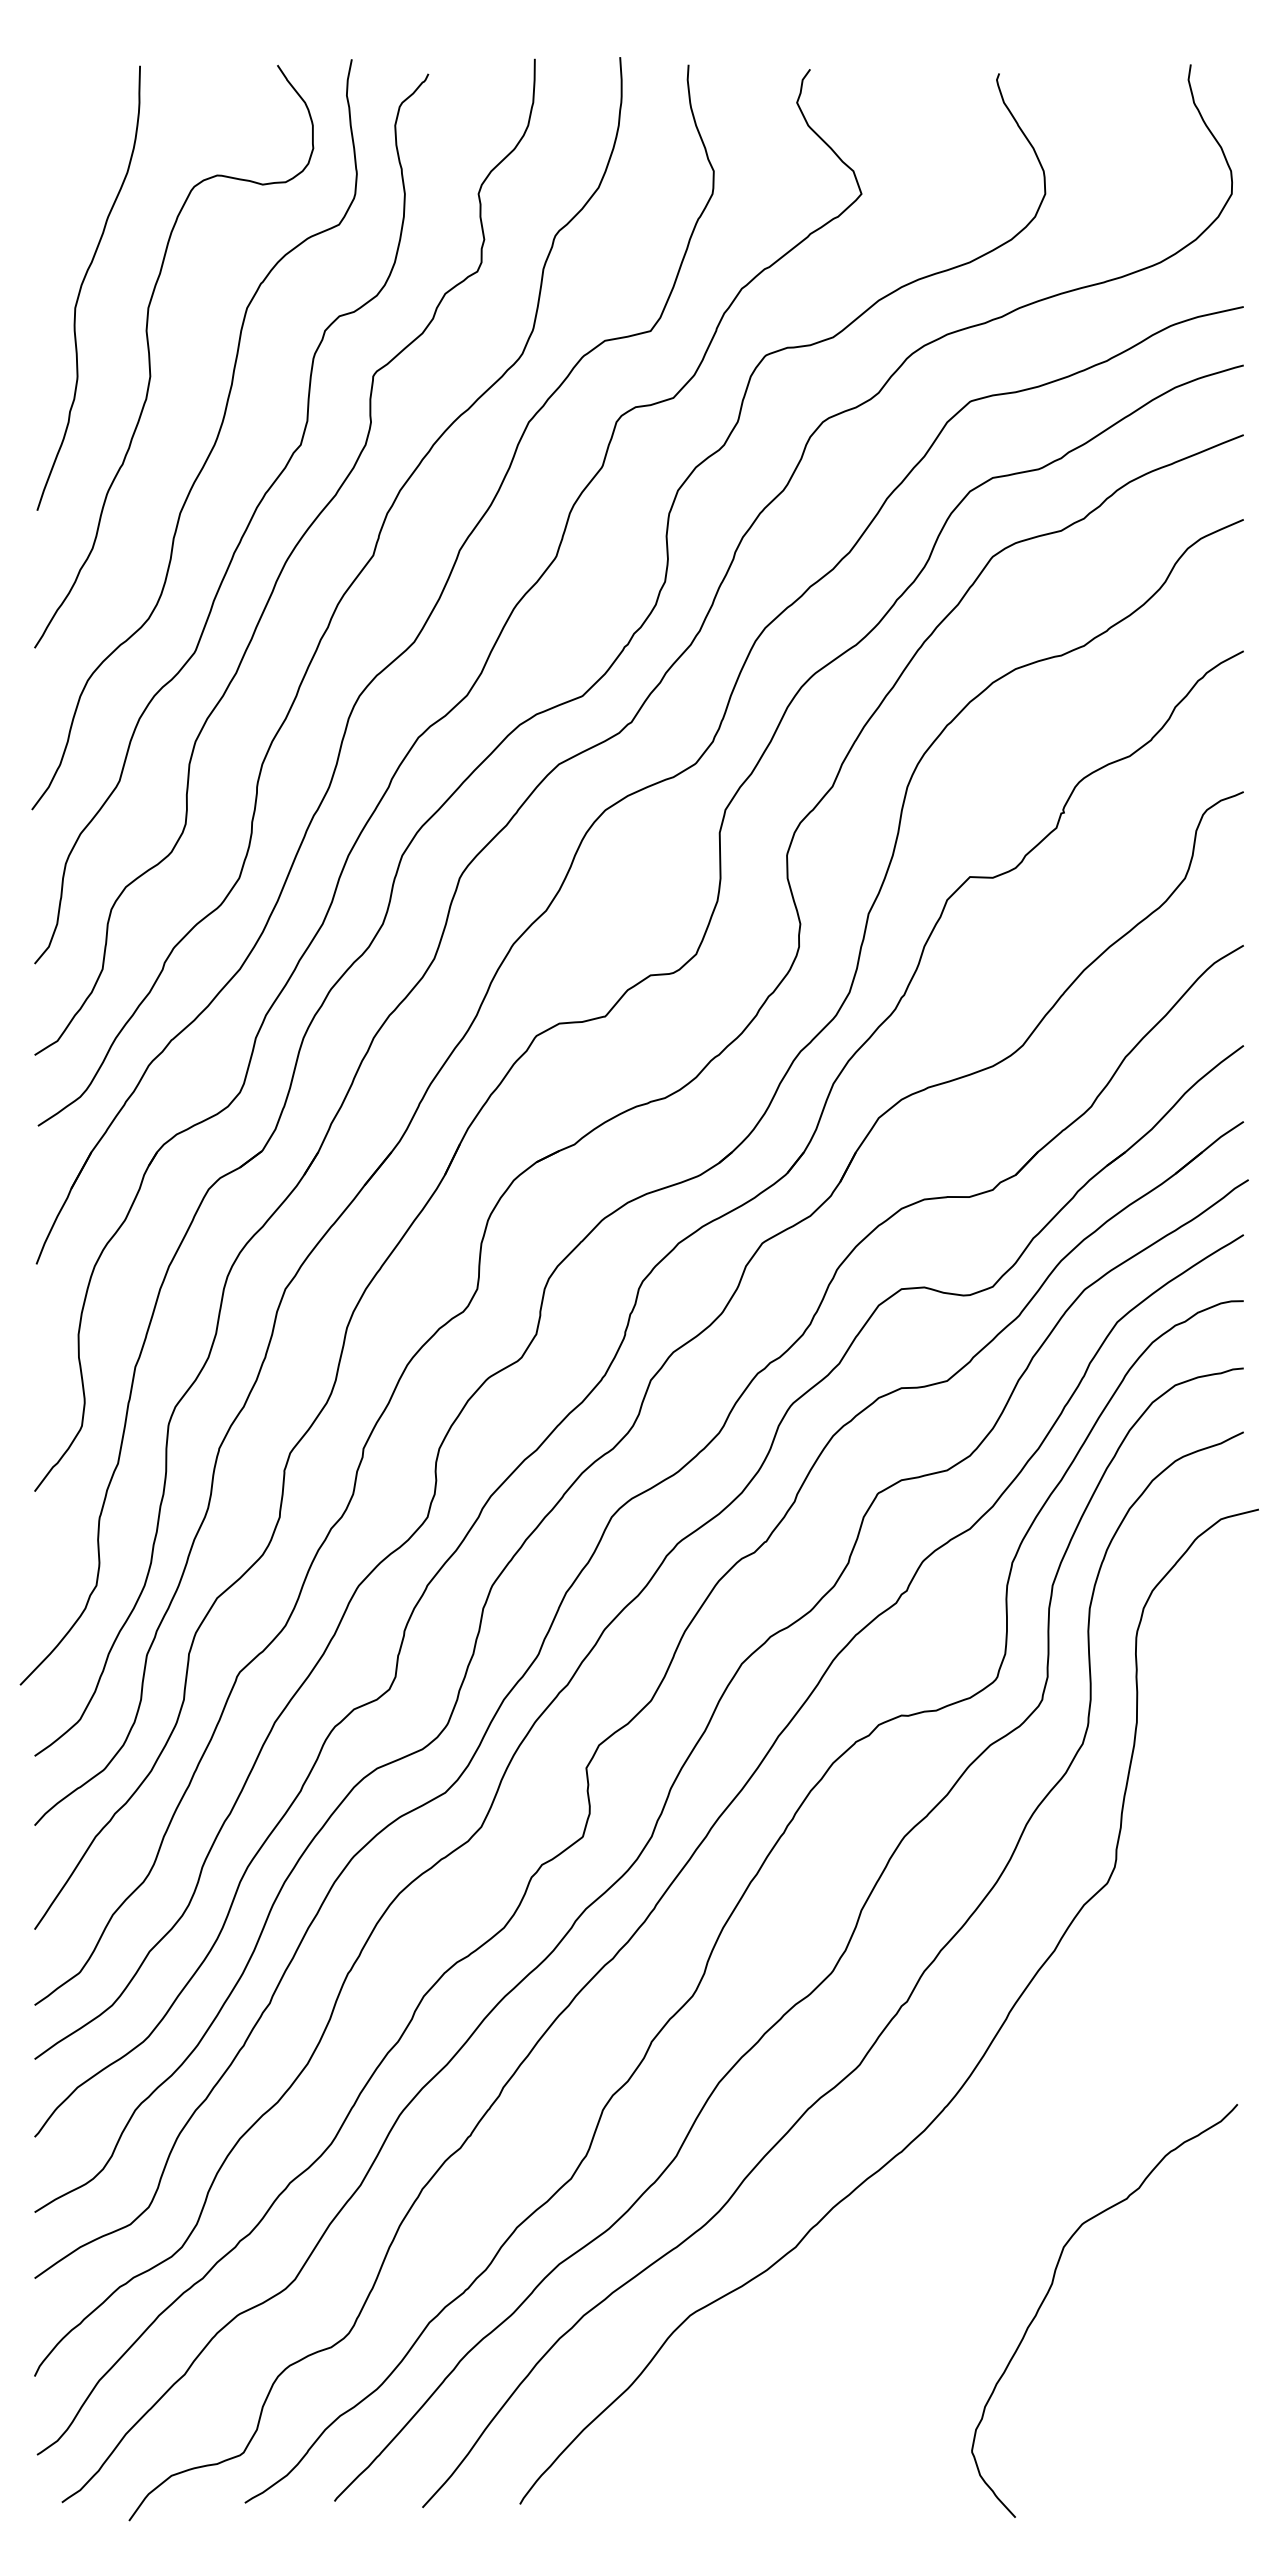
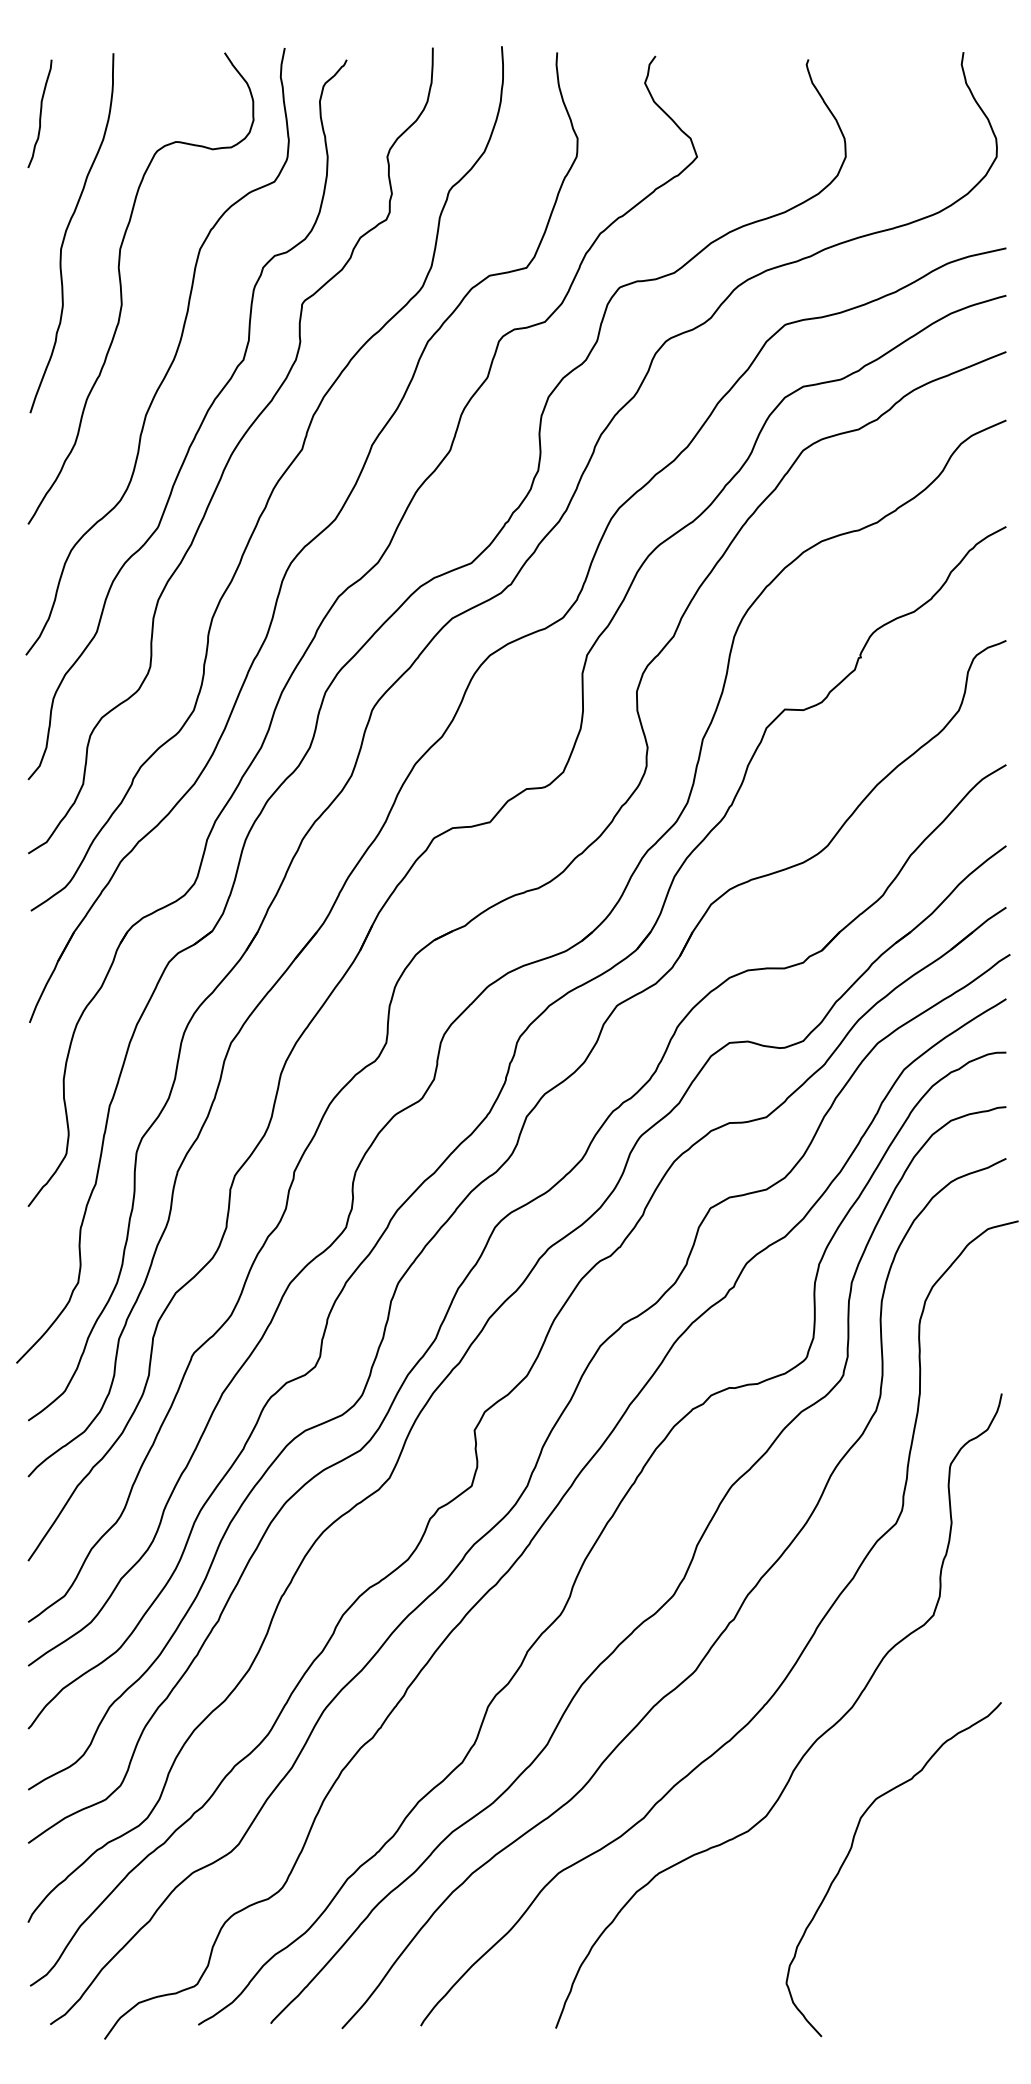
curve: (49, 140) -> (40, 113), added
curve: (1004, 2154) -> (812, 1742), added

